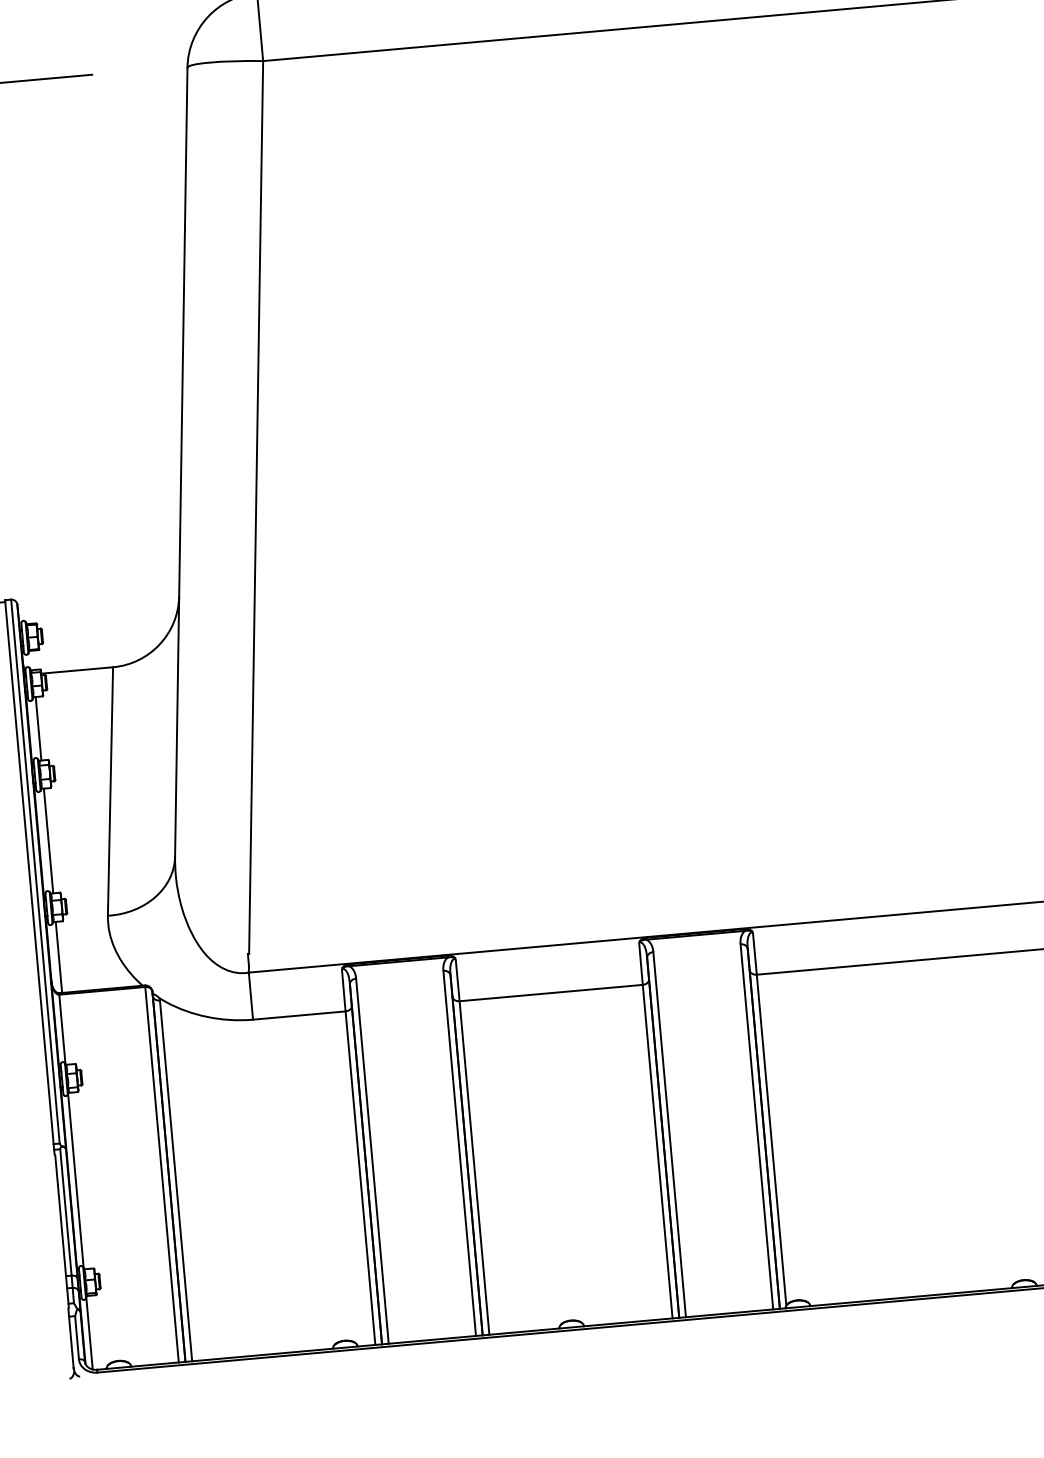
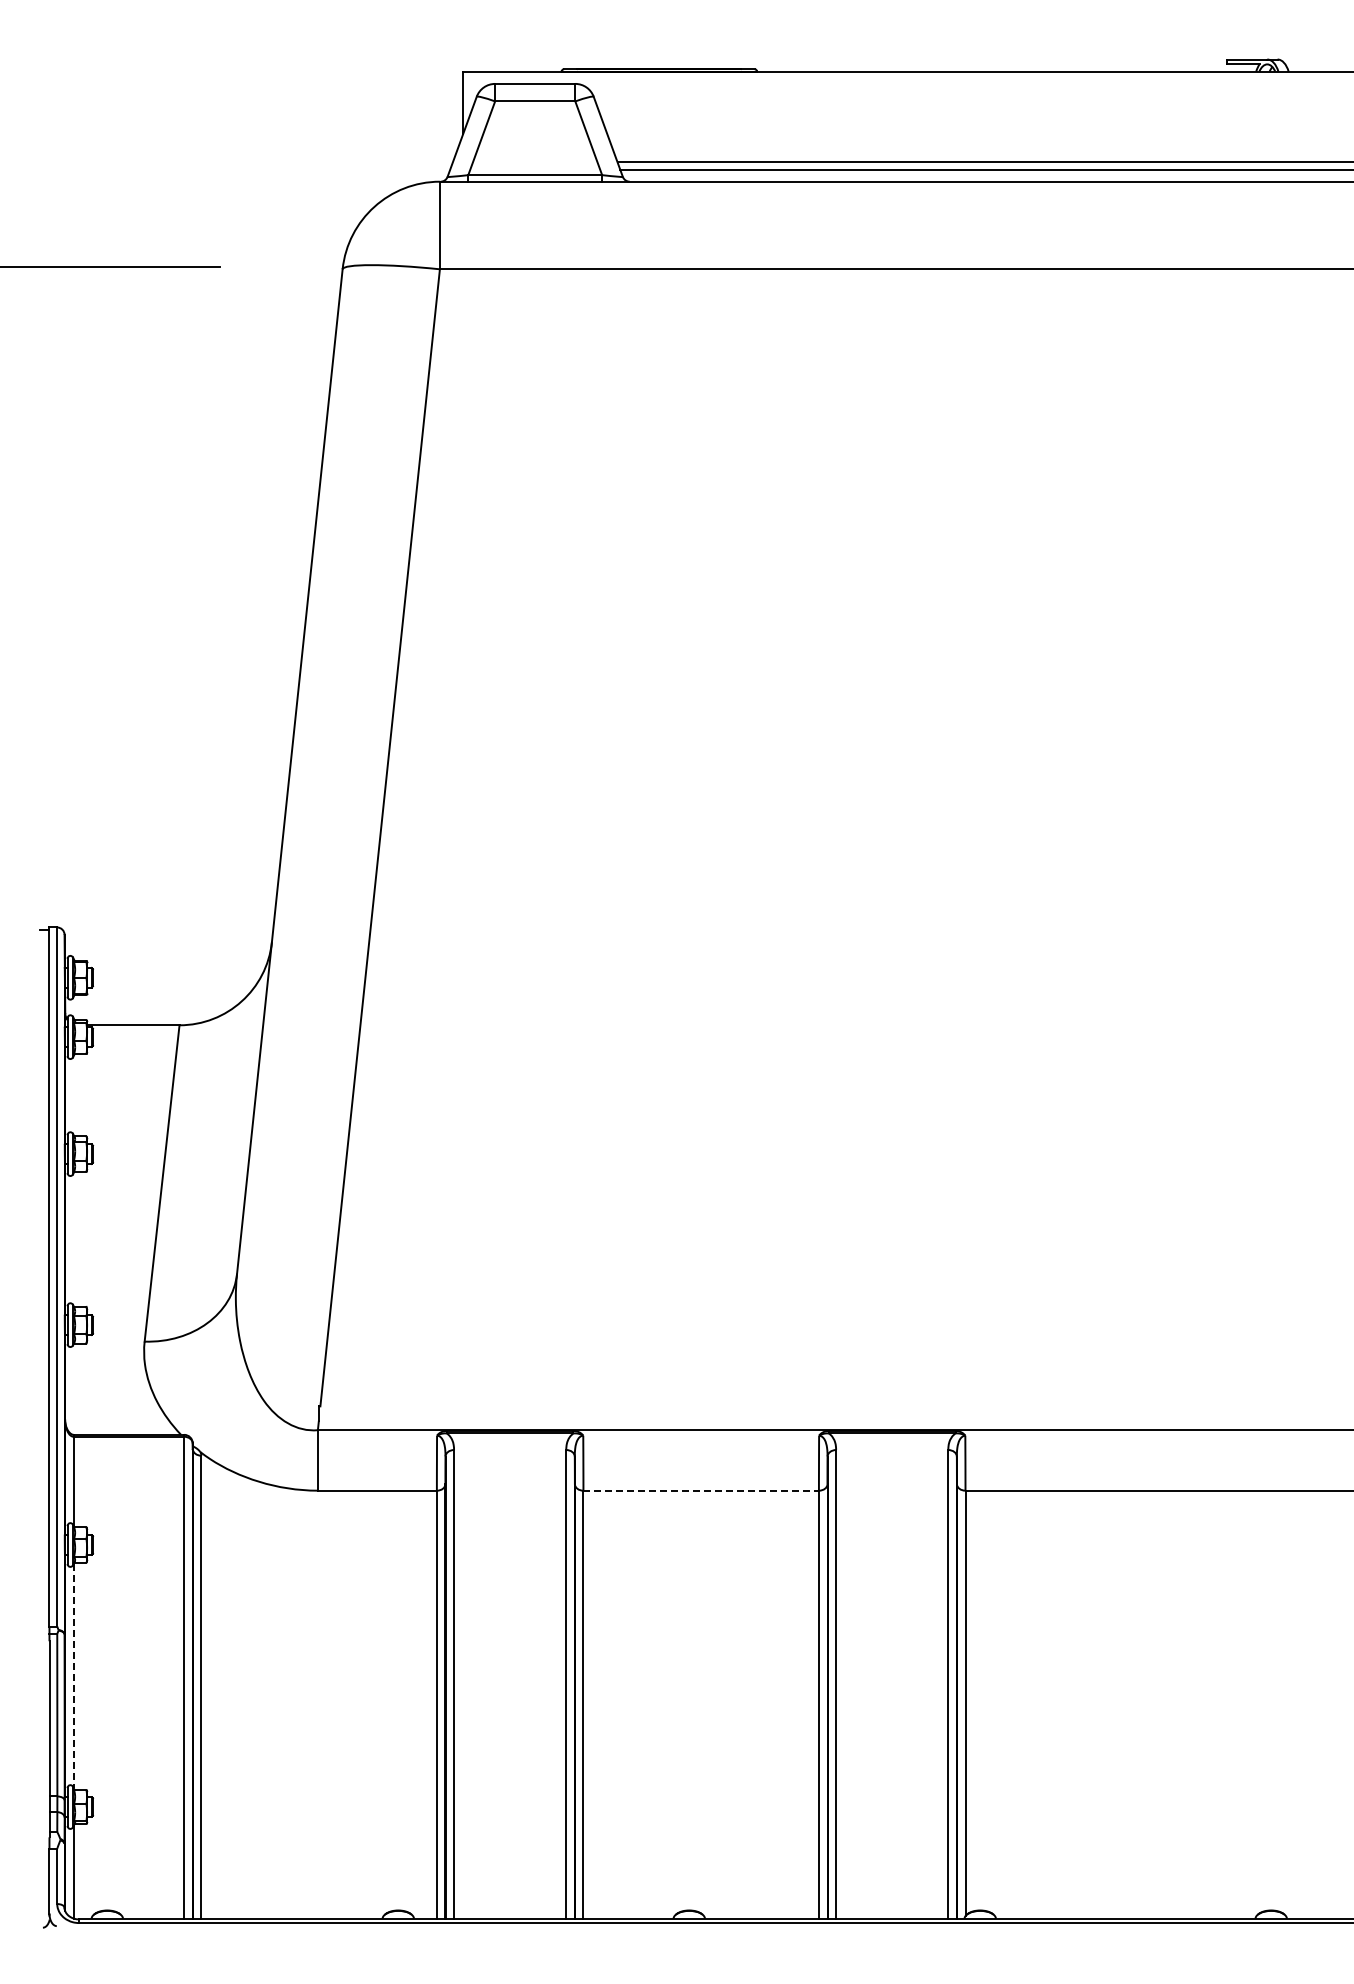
line: (38, 728) -> (77, 1095), removed
line: (48, 840) -> (77, 1239), removed
line: (58, 956) -> (77, 1388), removed
line: (551, 992) -> (701, 1490), solid -> dashed
line: (75, 1181) -> (73, 1676), solid -> dashed

